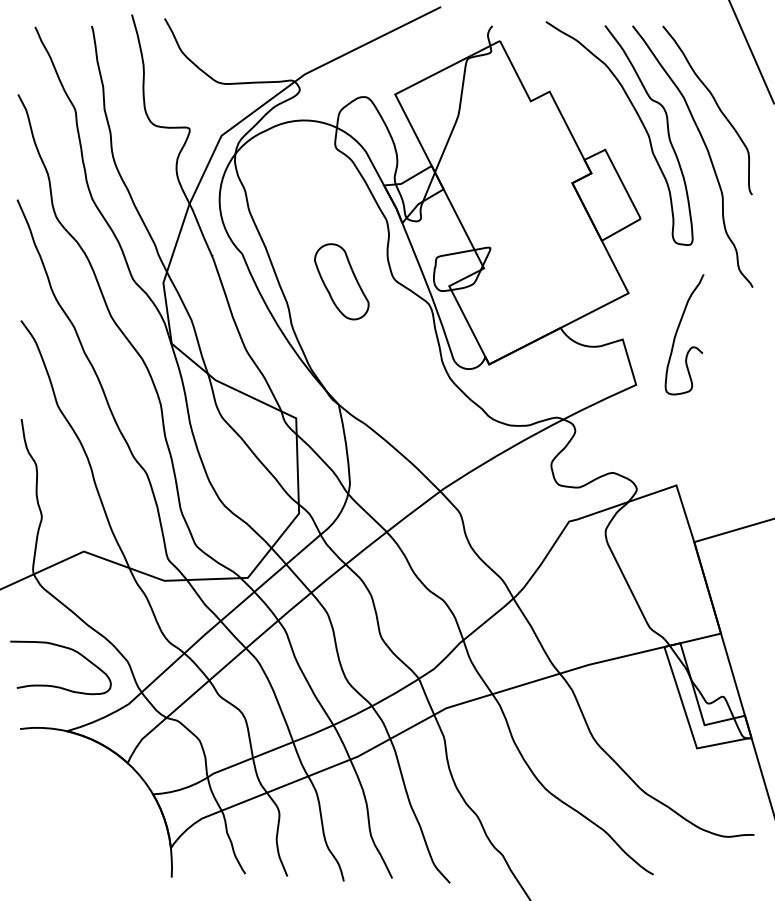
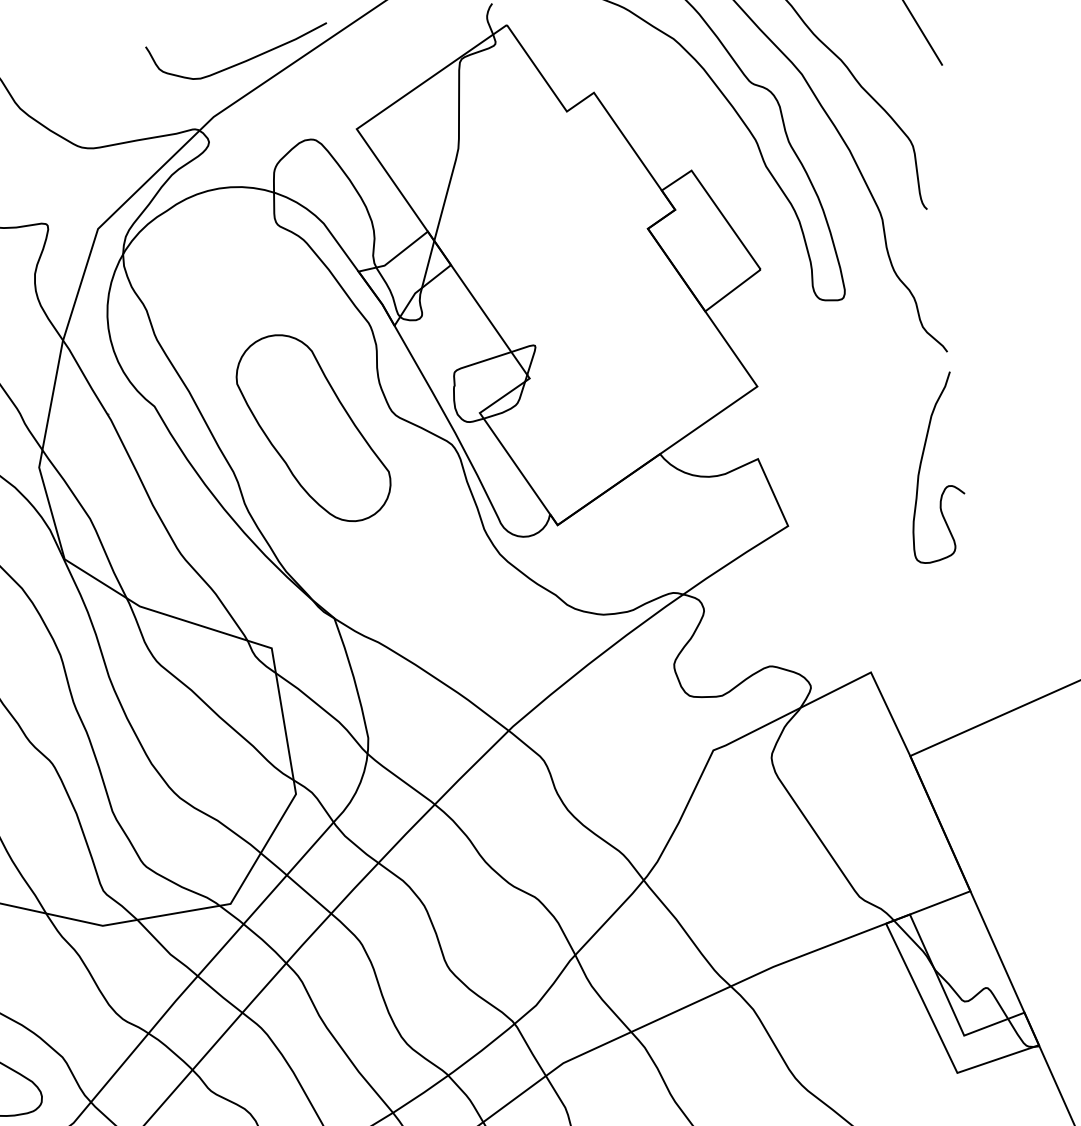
curve: (329, 40) -> (244, 59), added
part: (341, 281) -> (313, 428), size x1.67
curve: (677, 333) -> (921, 468), moved

